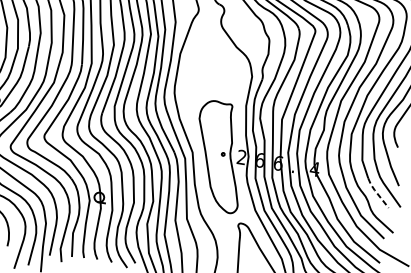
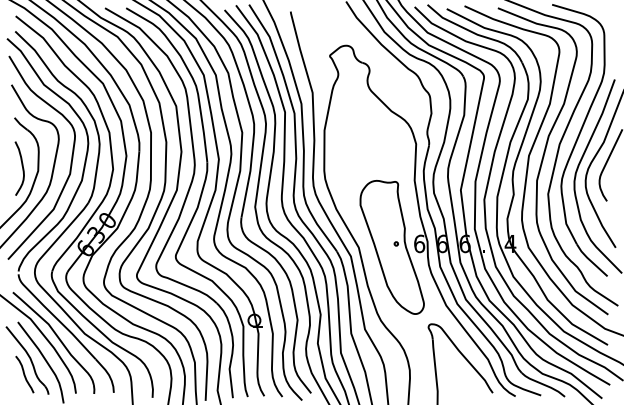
text: (241, 157) -> (419, 243), 2 -> 6
line: (377, 192) -> (590, 260), dashed -> solid

